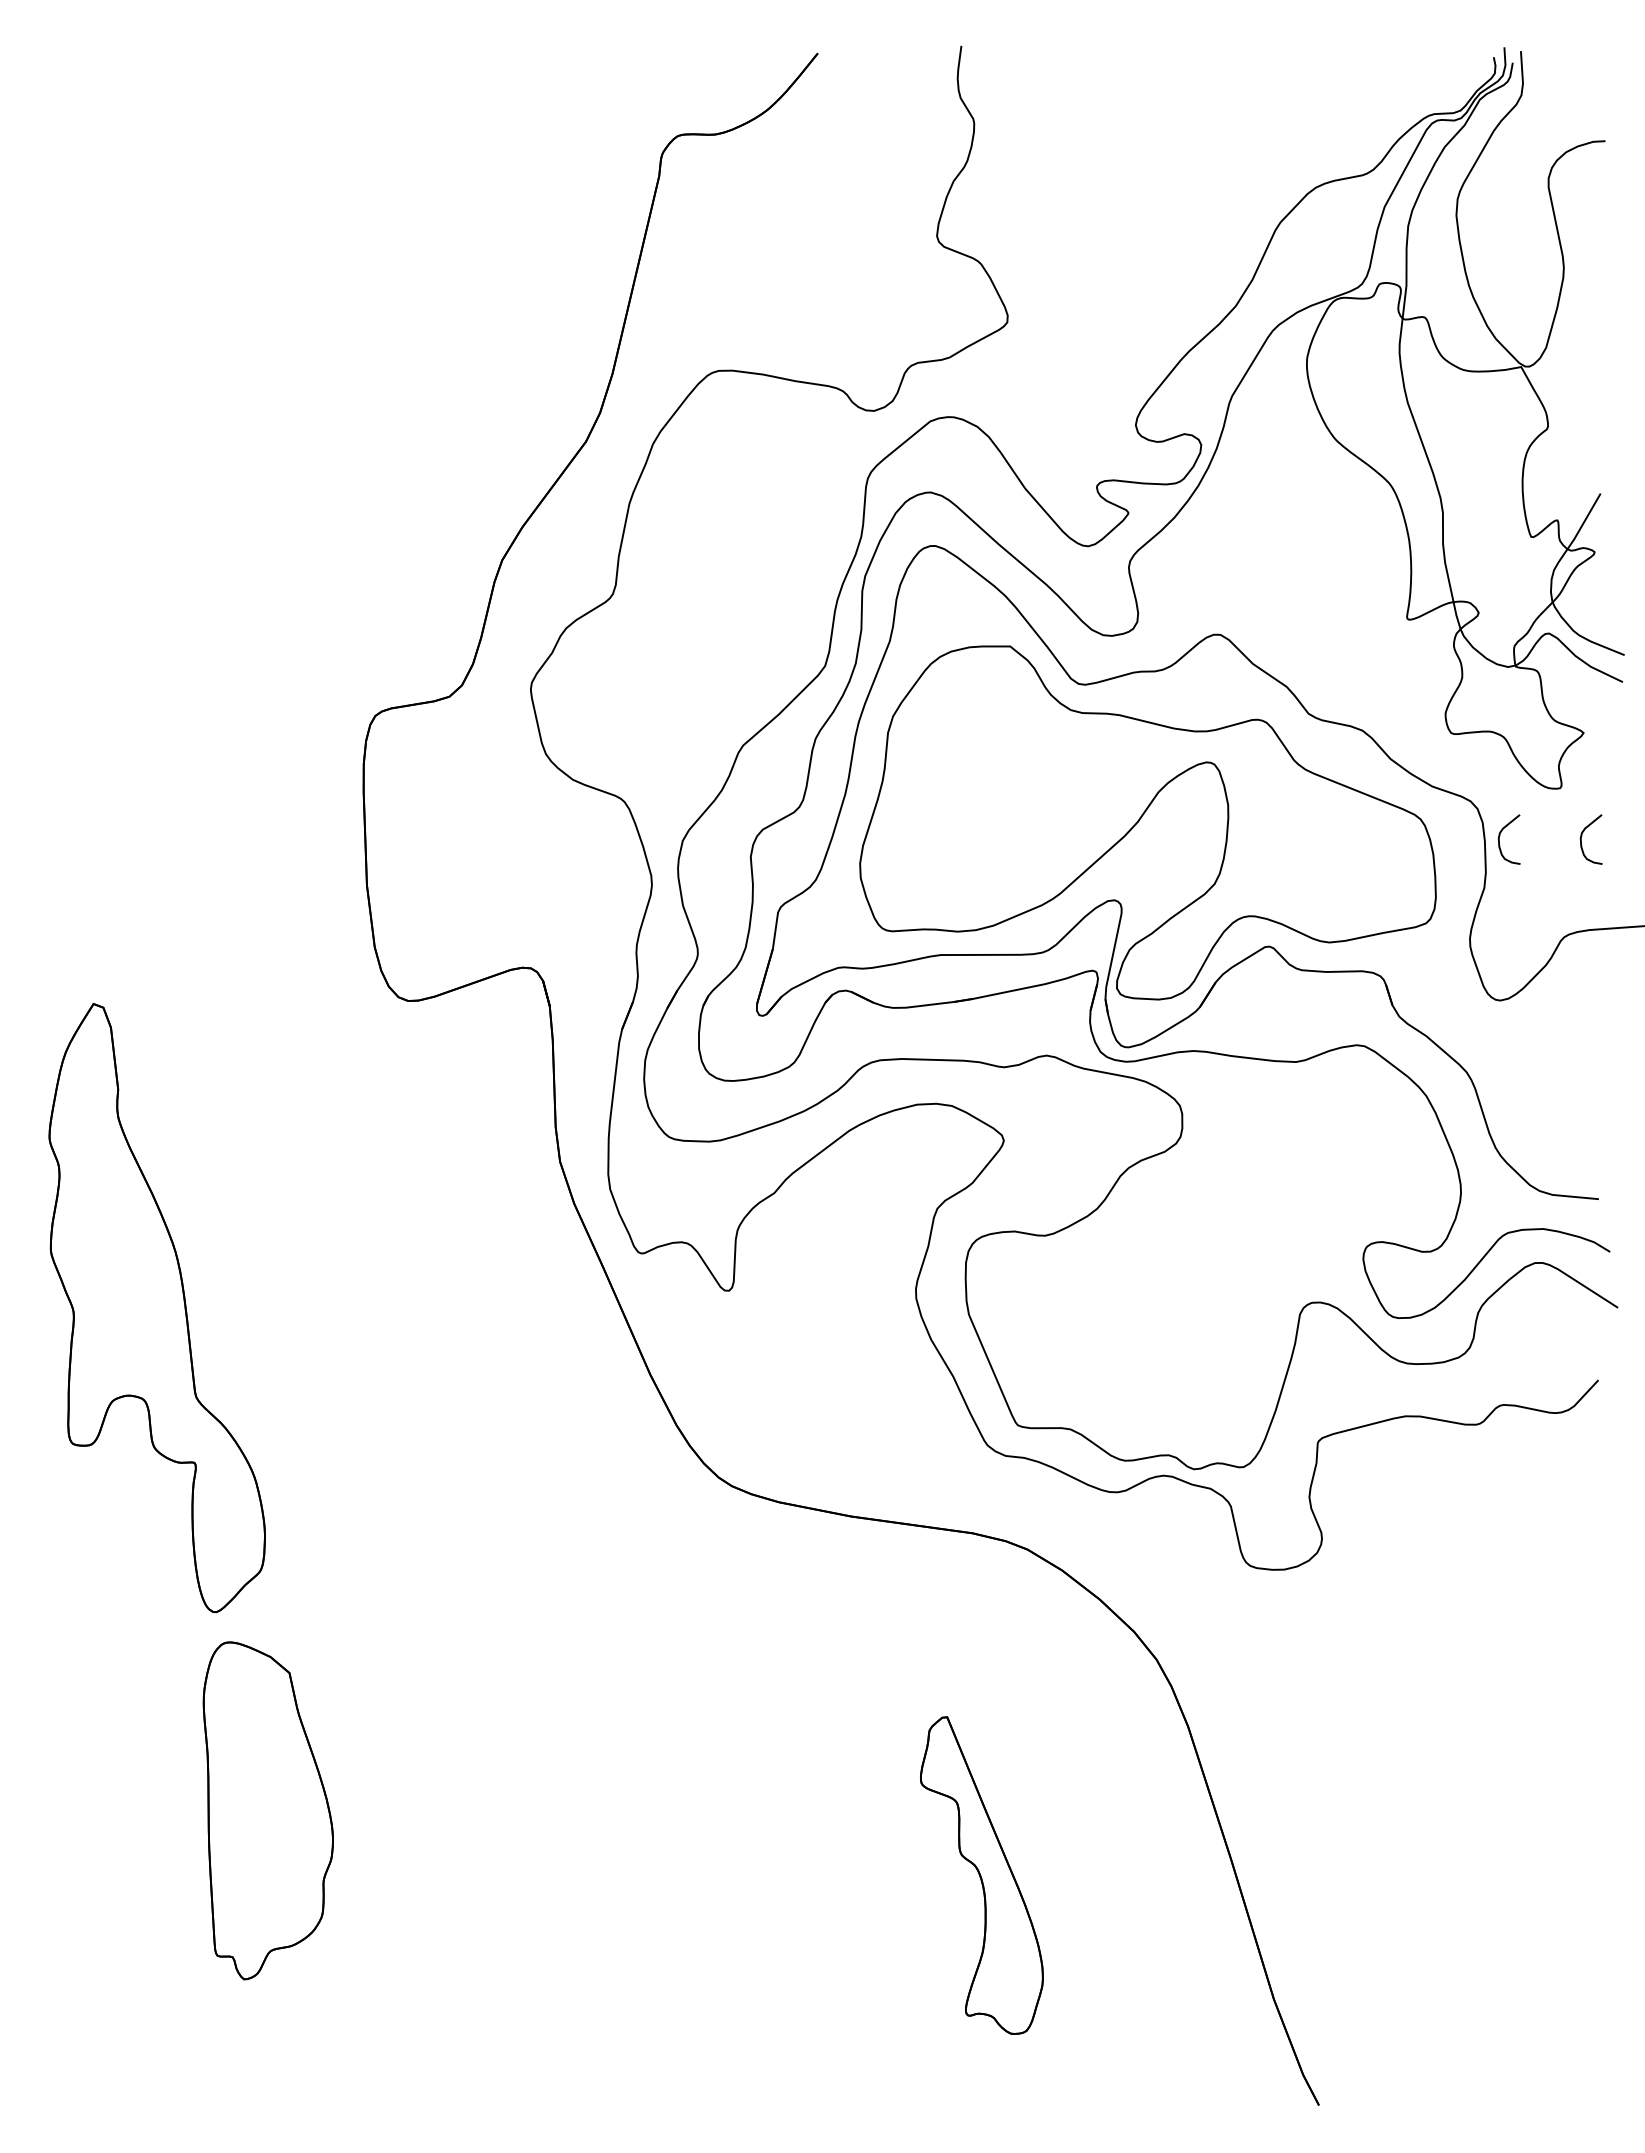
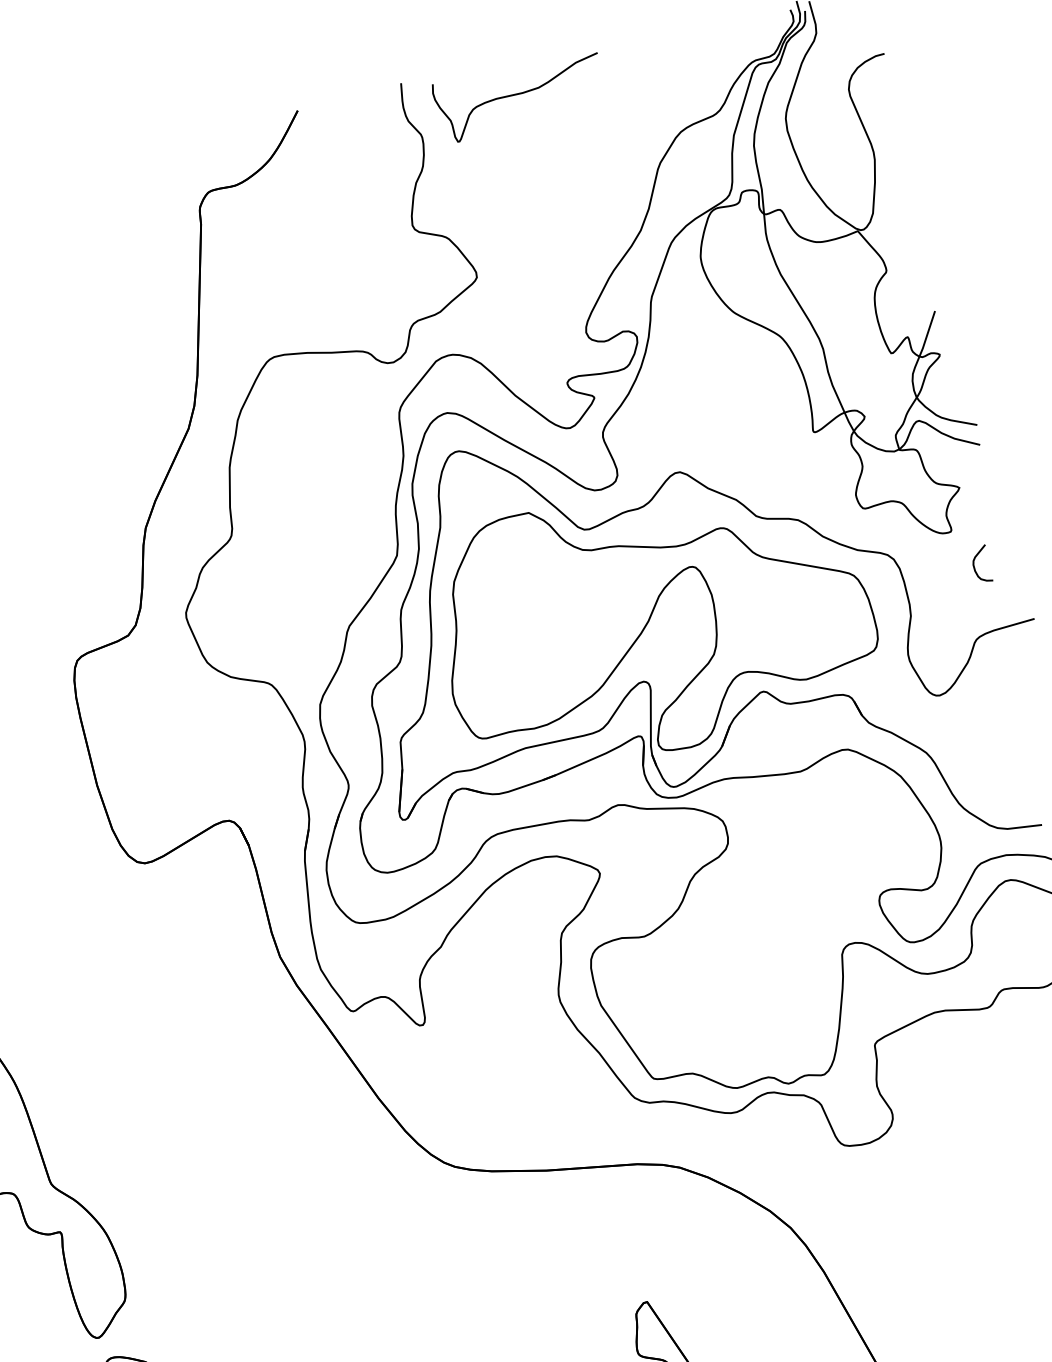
curve: (1113, 93) -> (519, 94), added
curve: (1500, 836) -> (914, 576), removed

